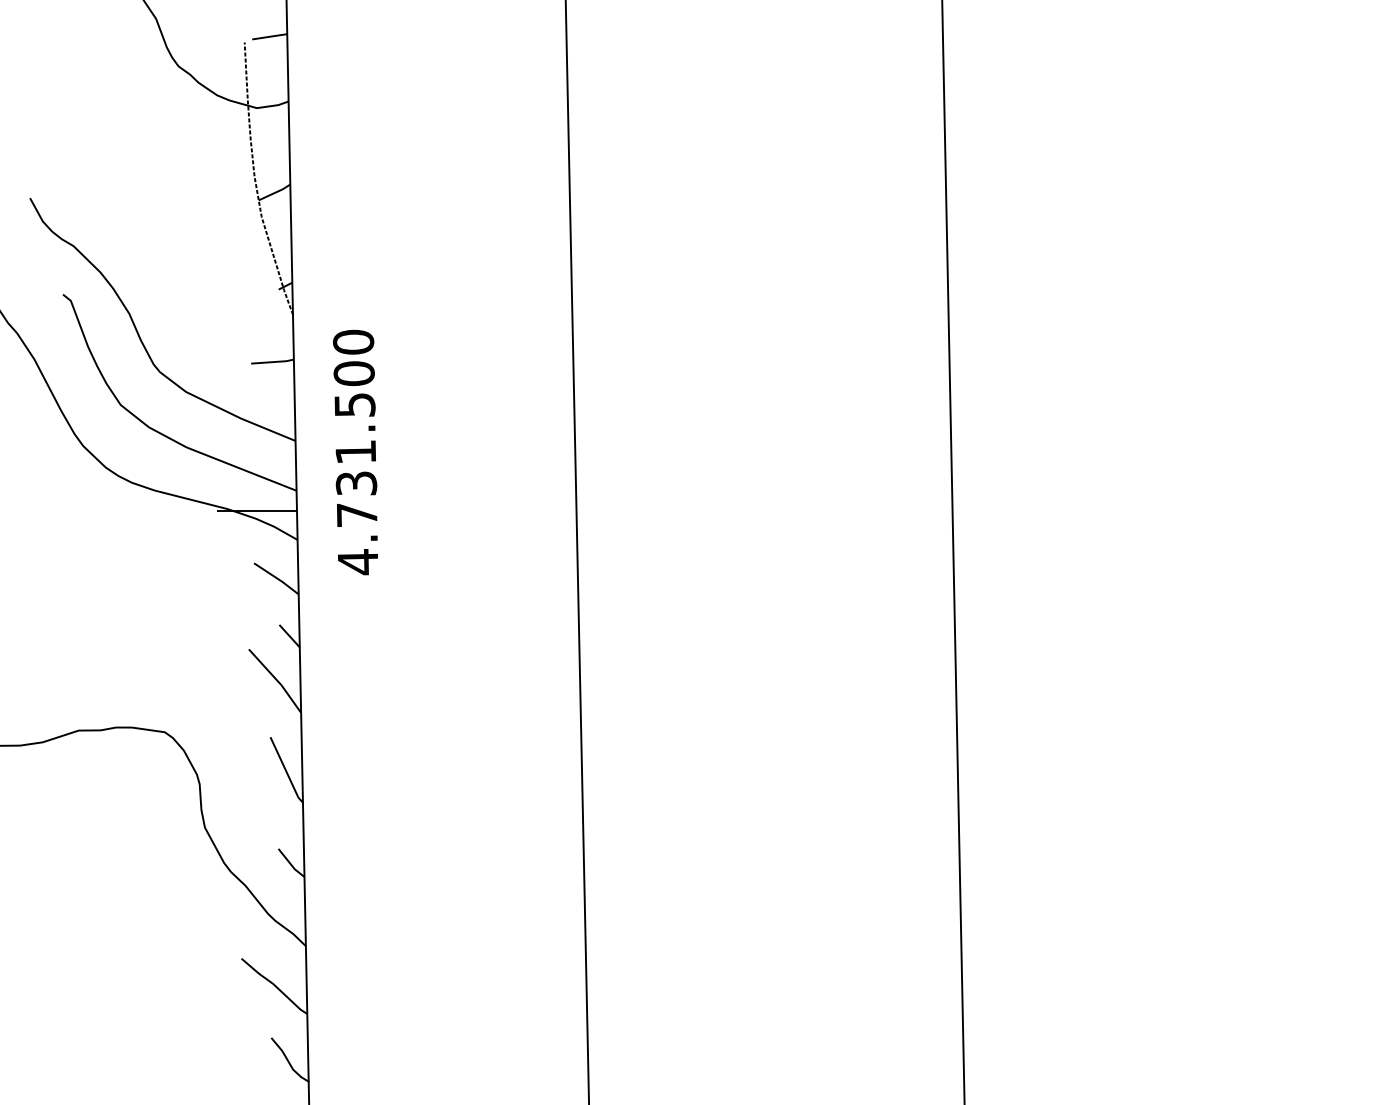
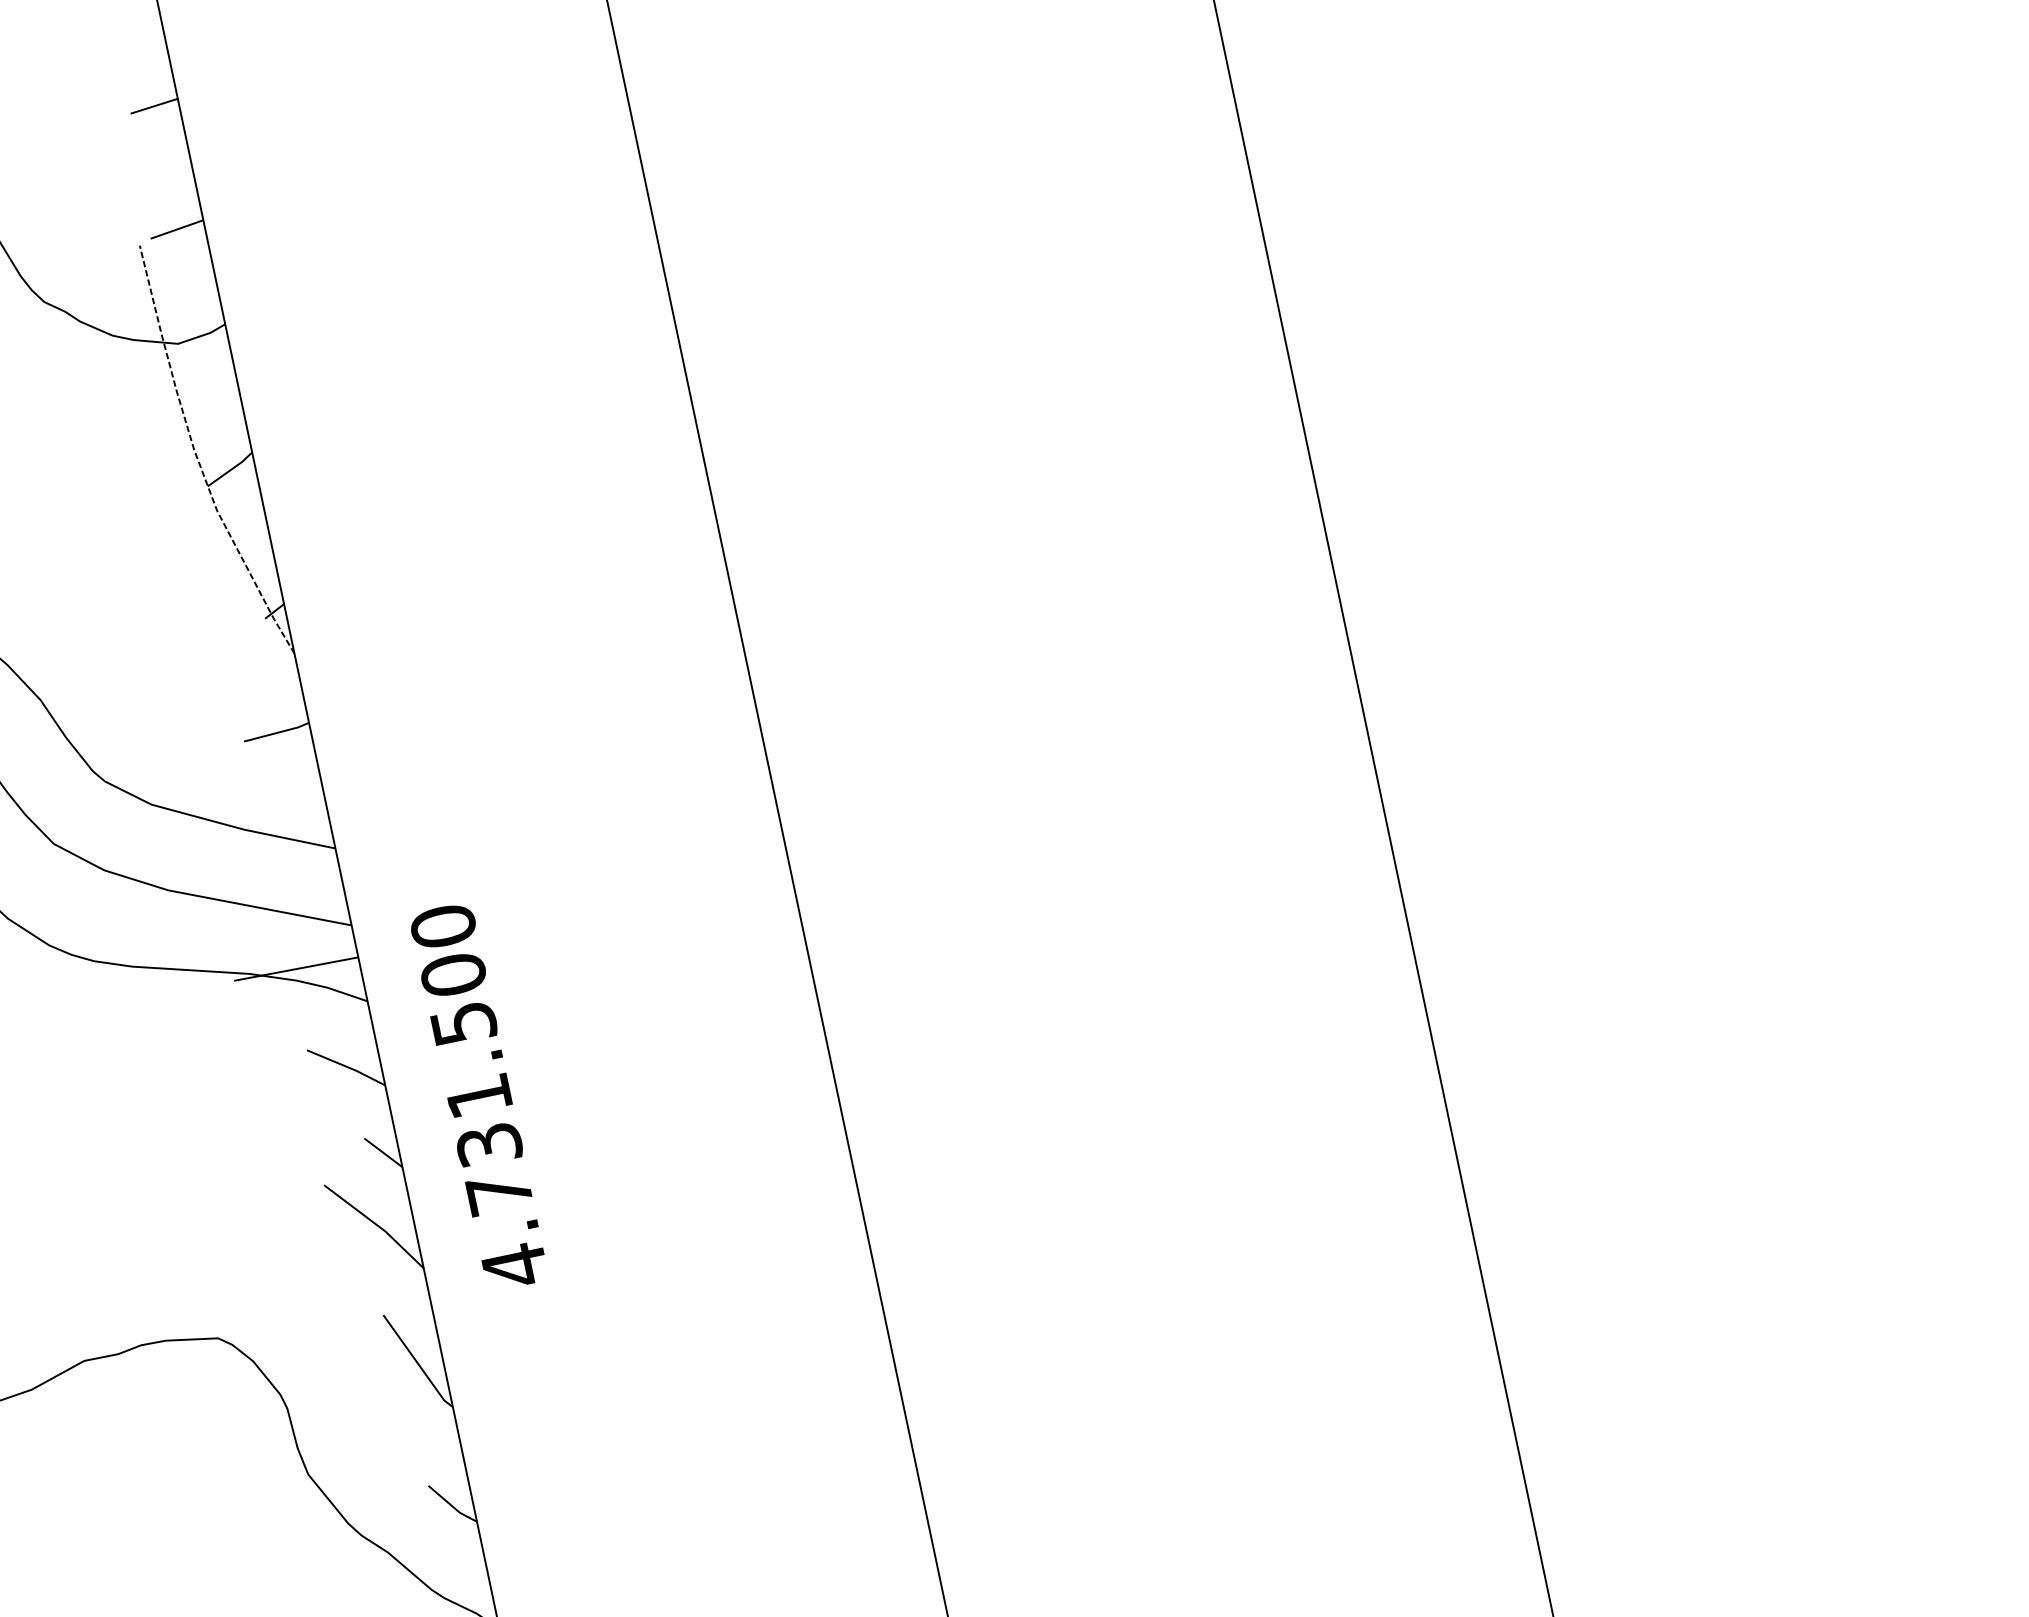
text: (355, 452) -> (478, 1096), moved

